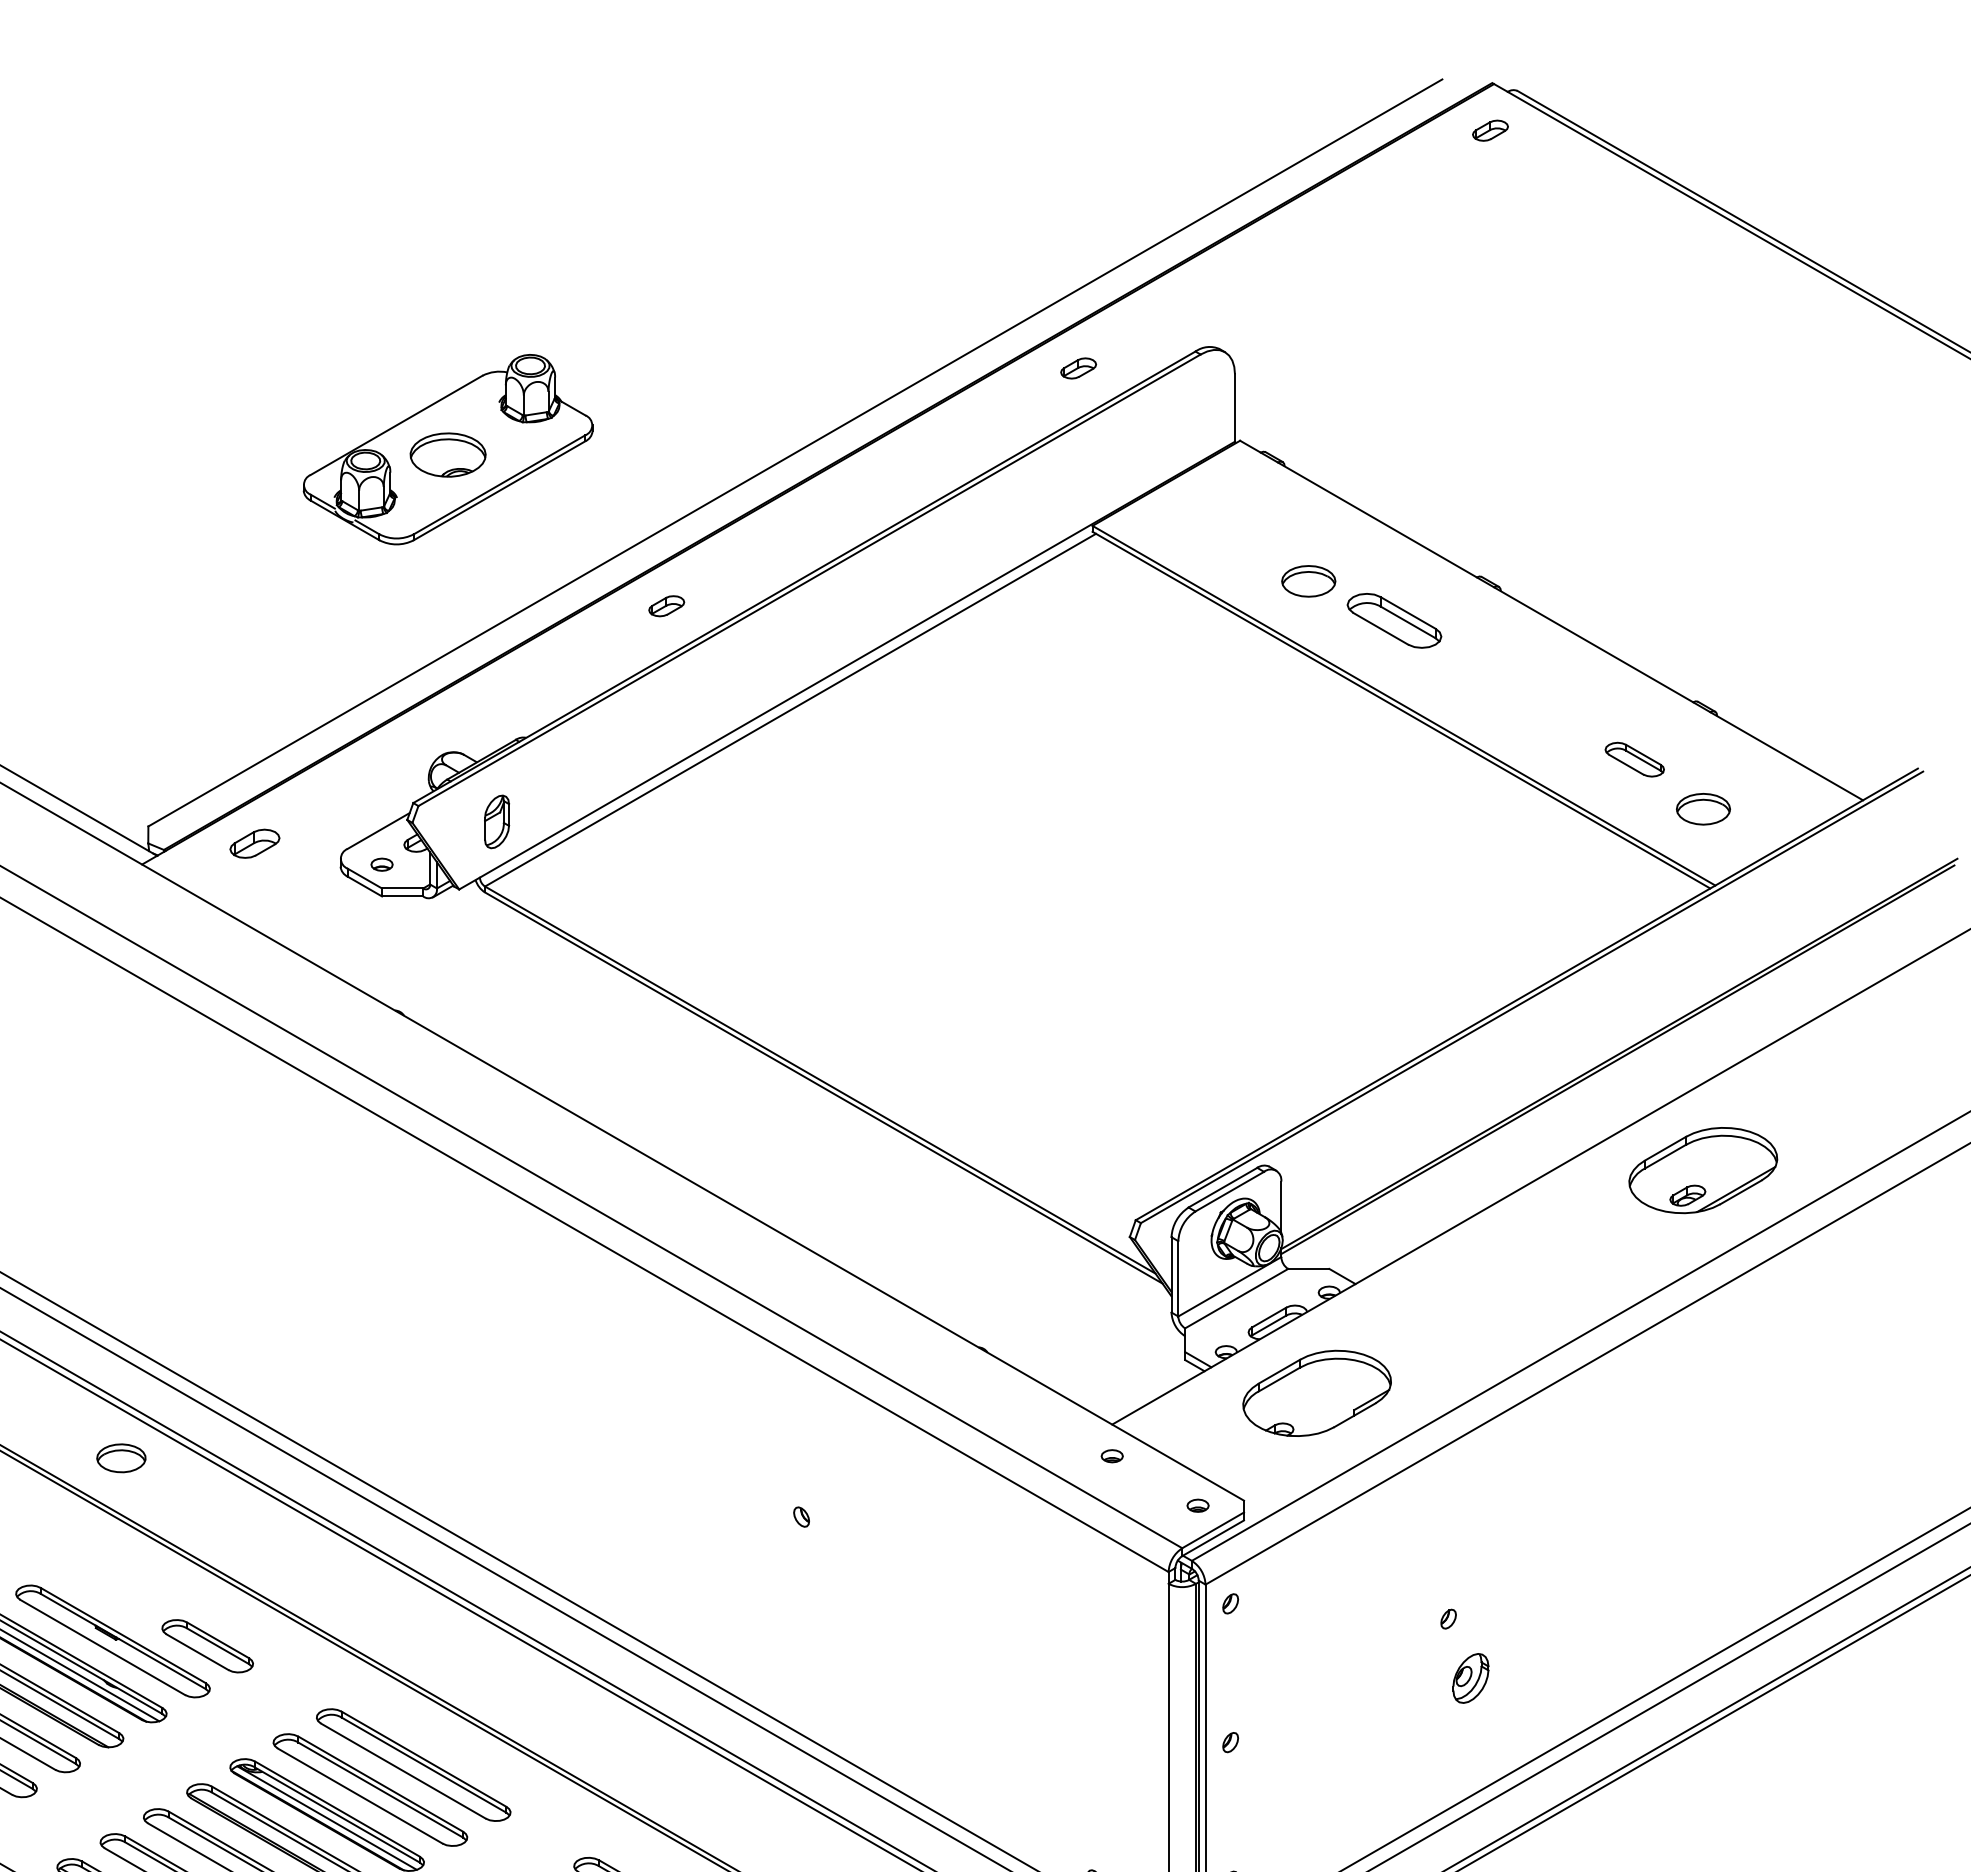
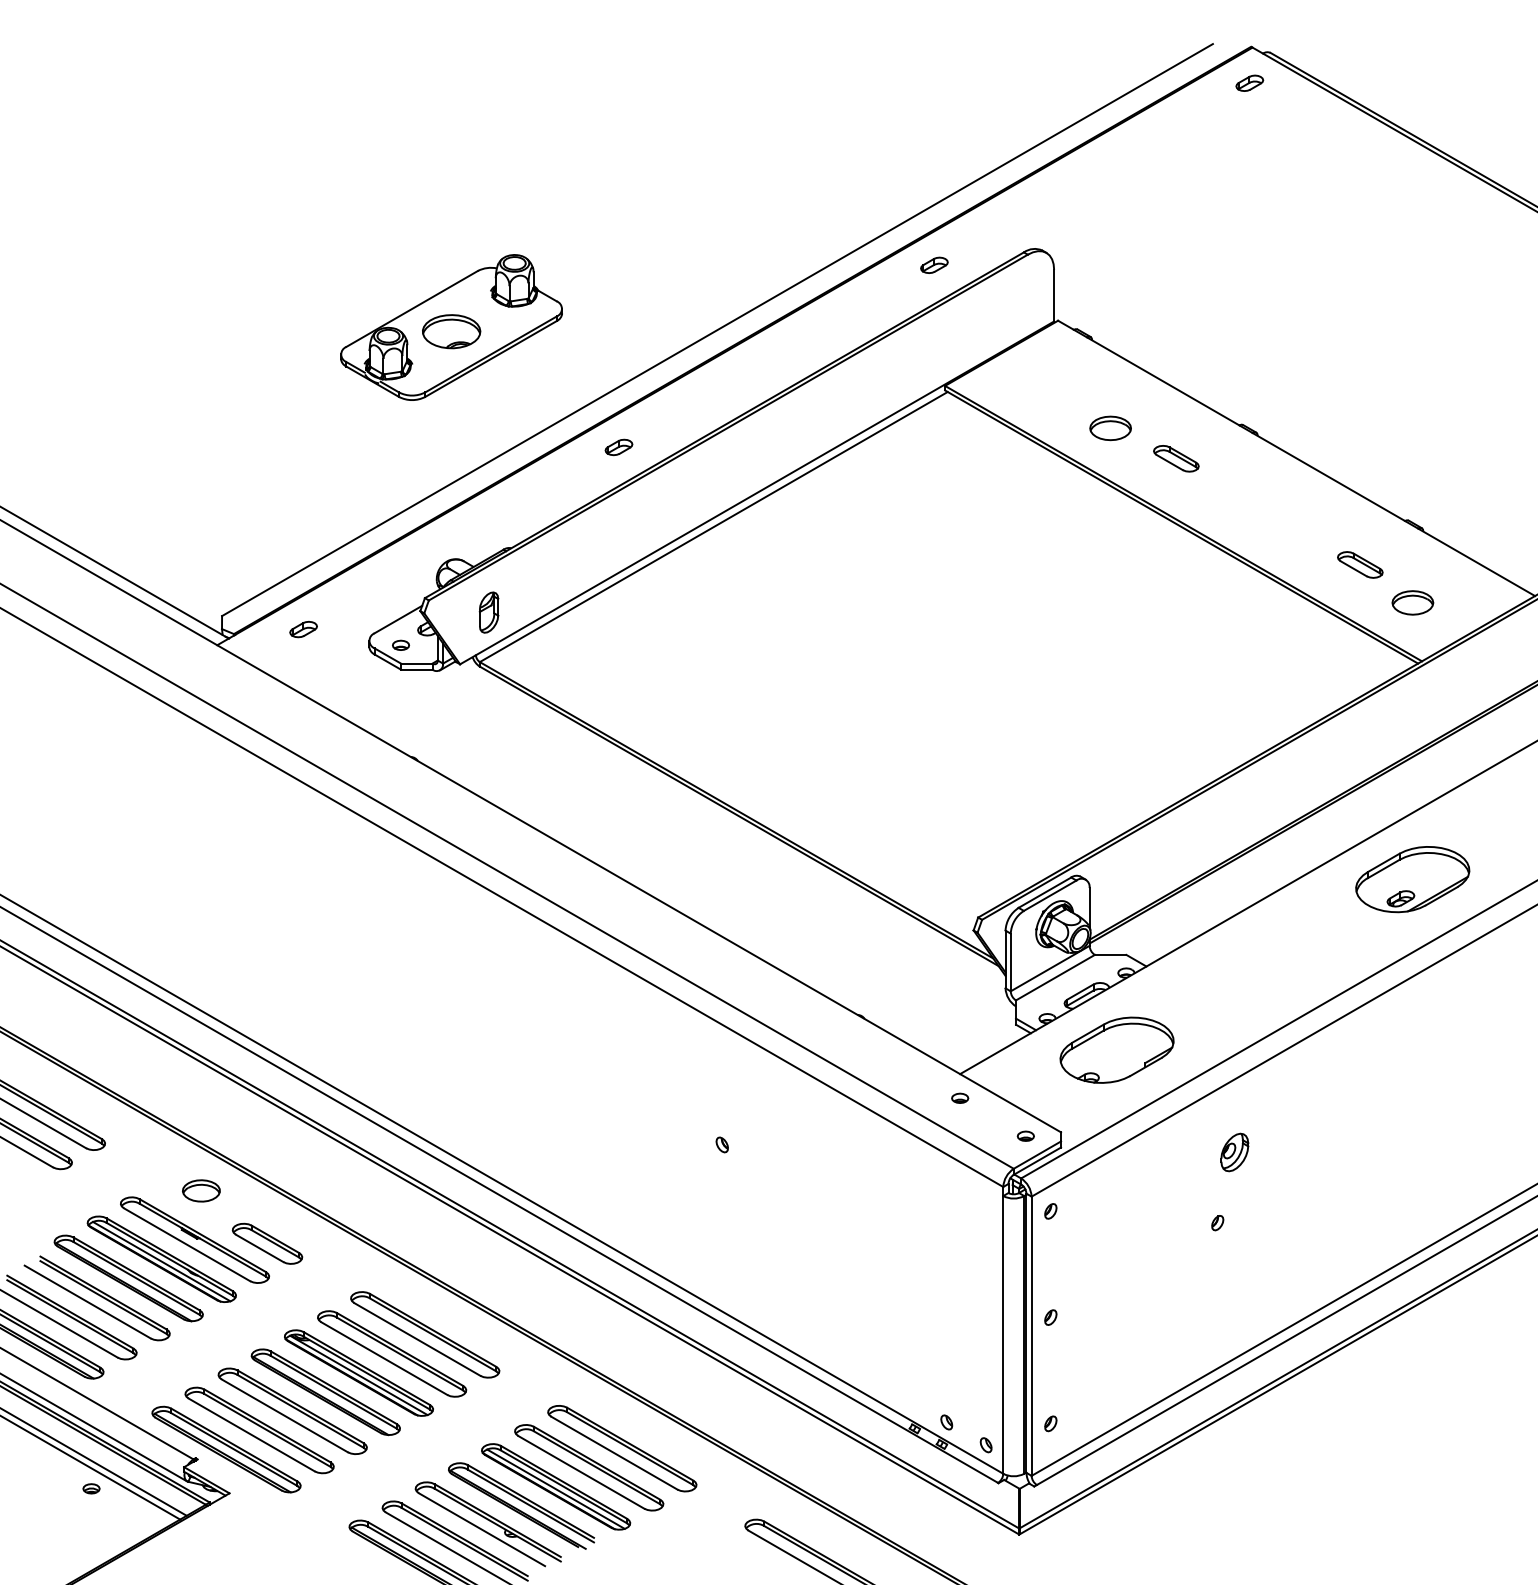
part: (1394, 620) -> (1176, 458), size x0.62
part: (254, 843) -> (303, 629), size x0.71
part: (121, 1457) -> (201, 1190), moved
part: (1470, 1678) -> (1234, 1152), moved

